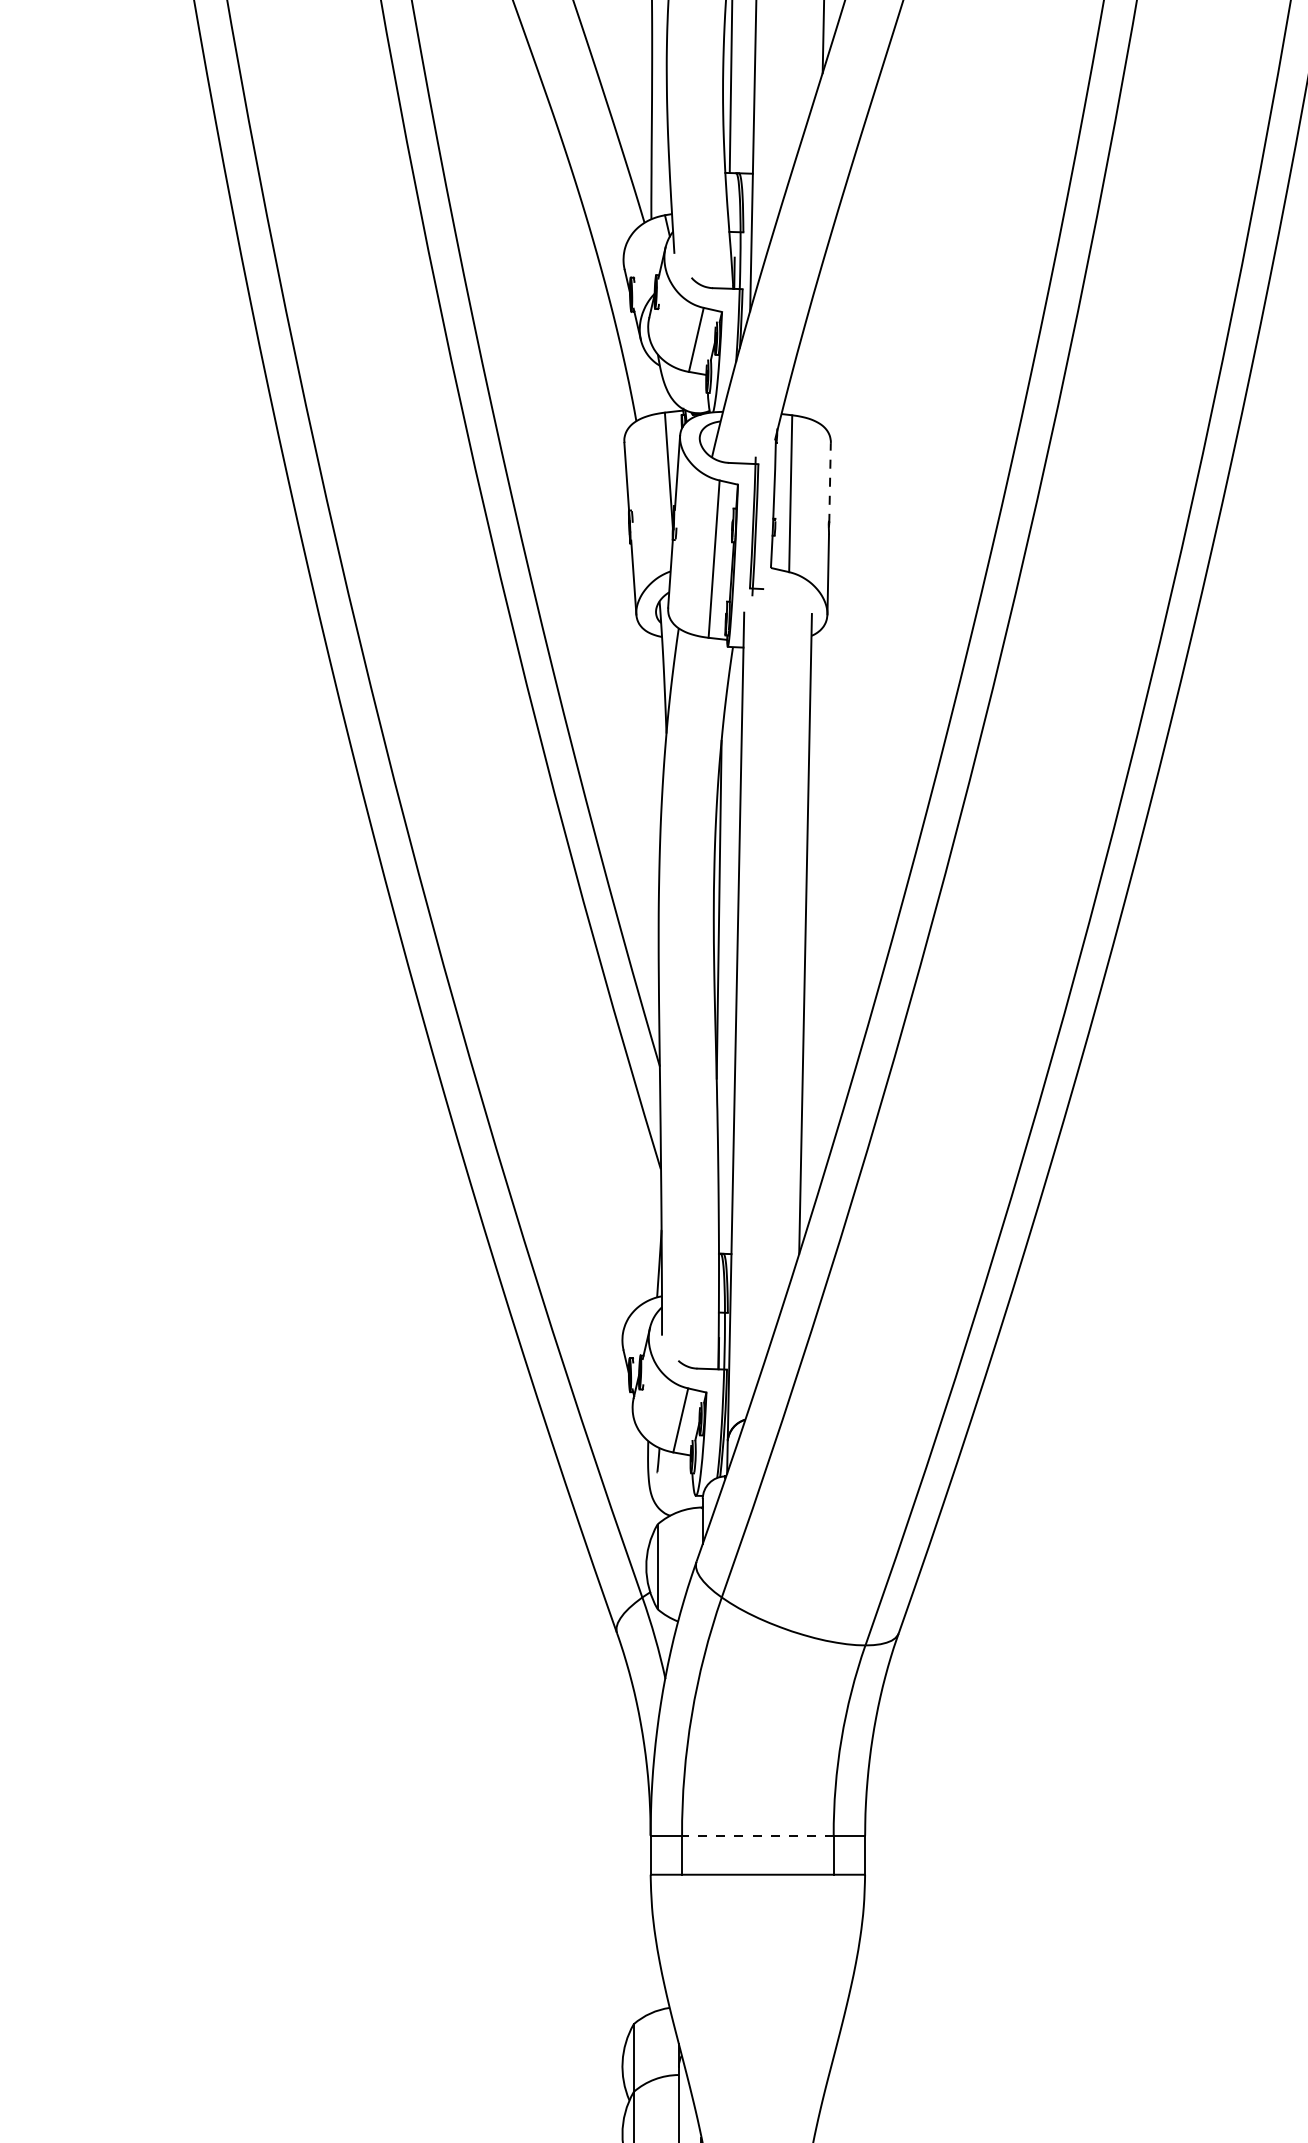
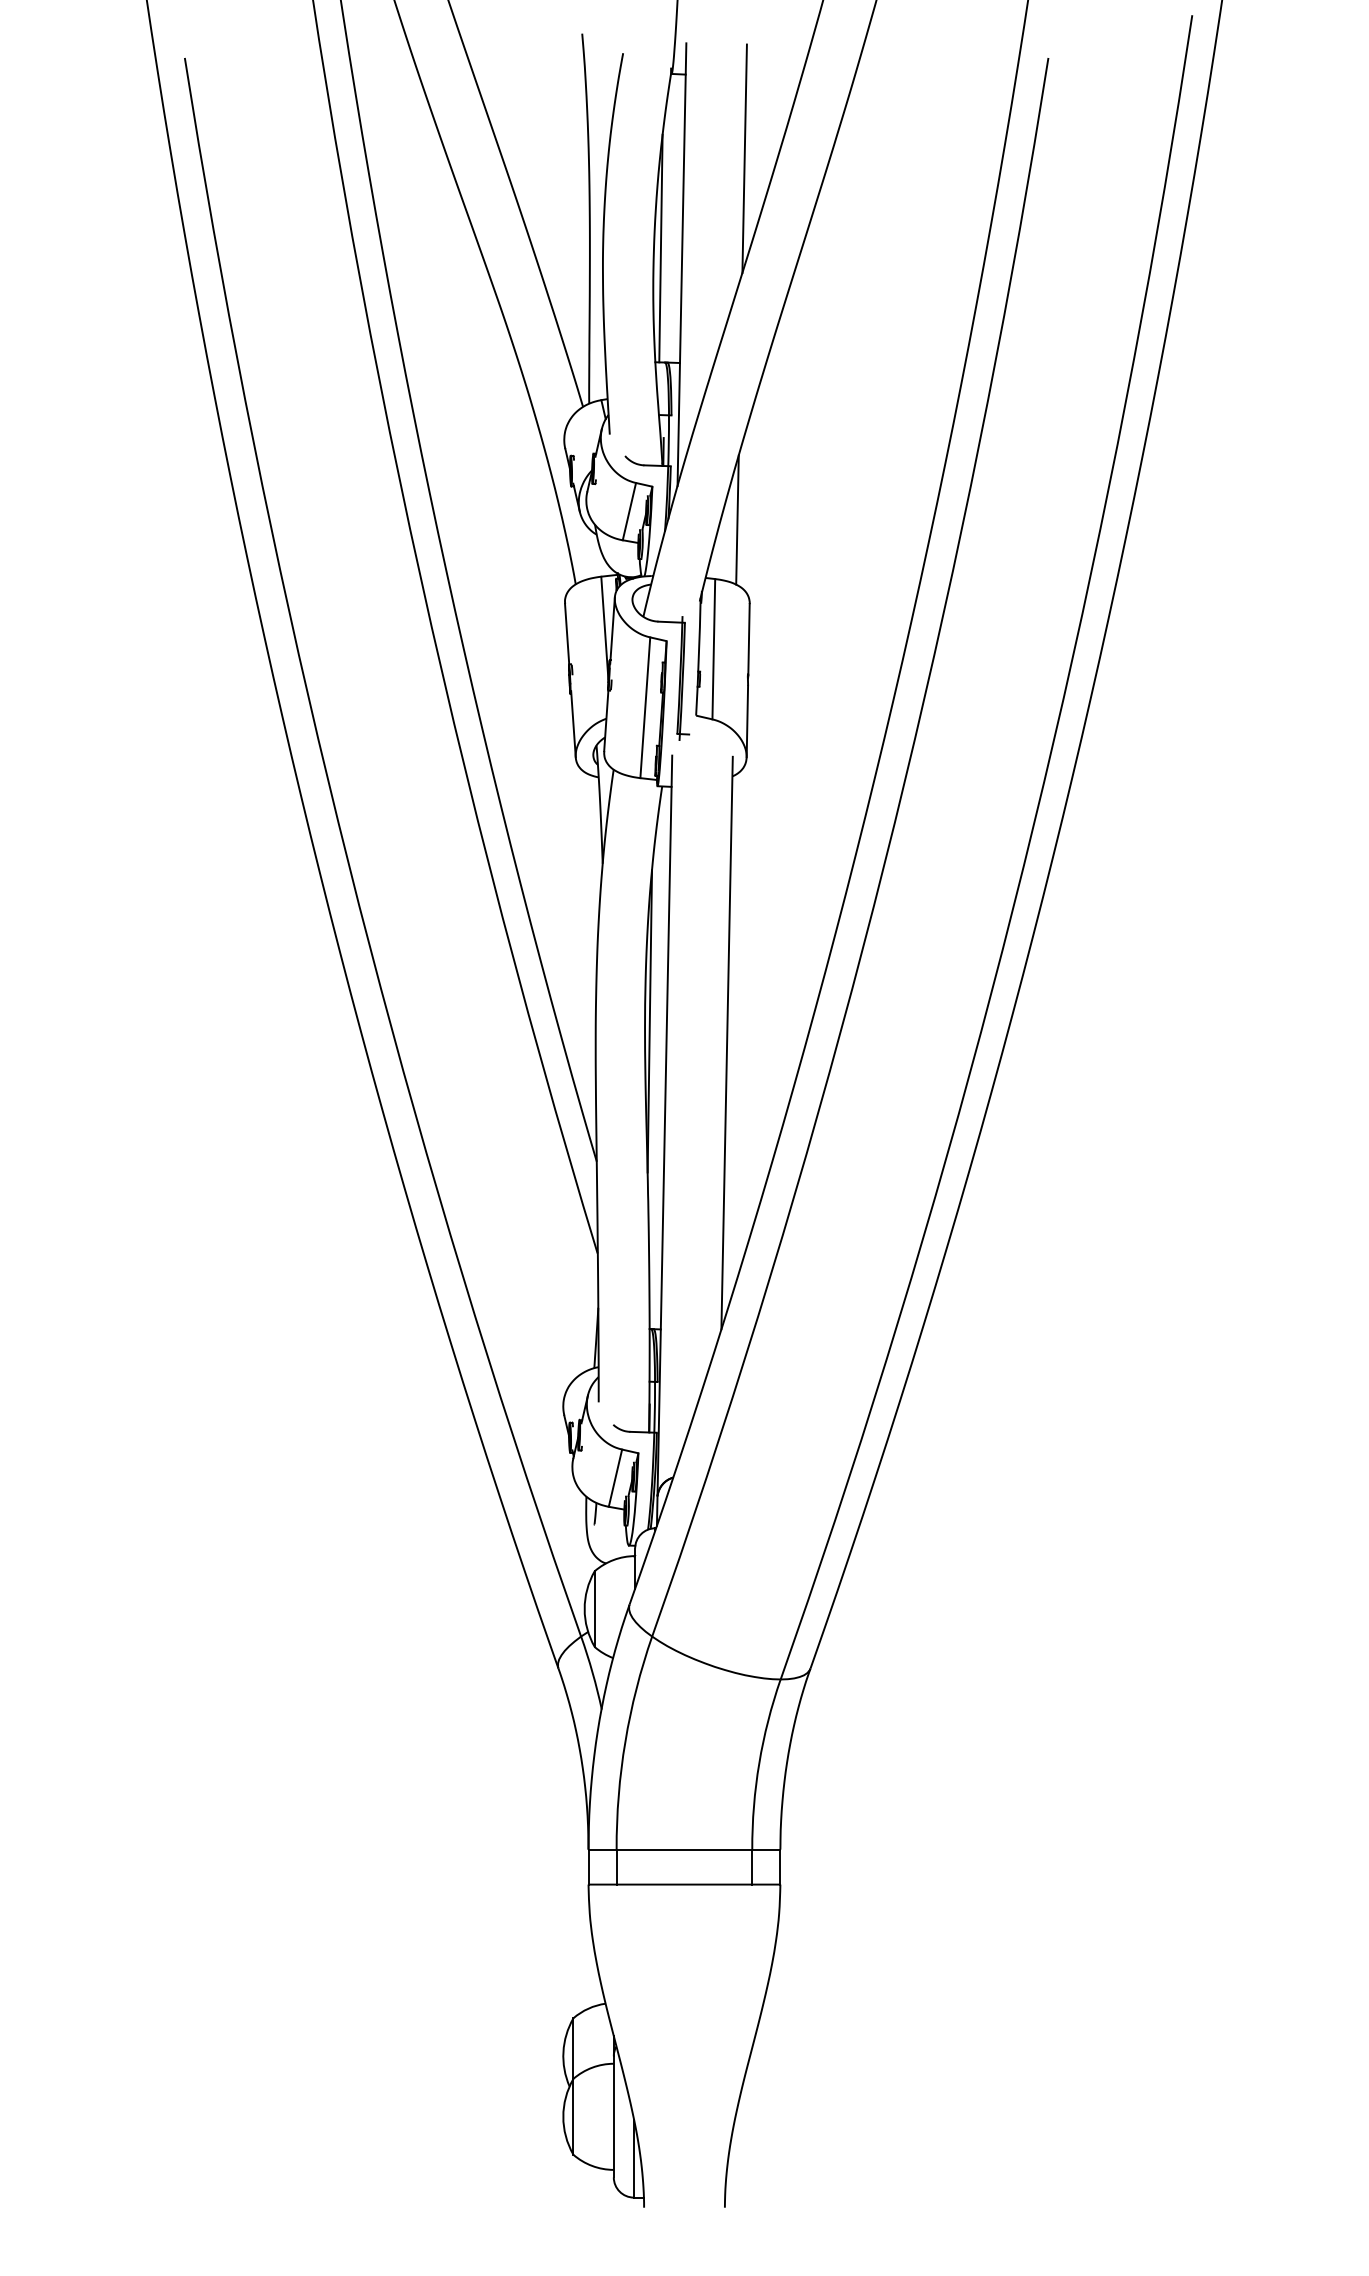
line: (817, 348) -> (737, 519), added
line: (830, 482) -> (749, 639), dashed -> solid
line: (757, 1835) -> (684, 1849), dashed -> solid

